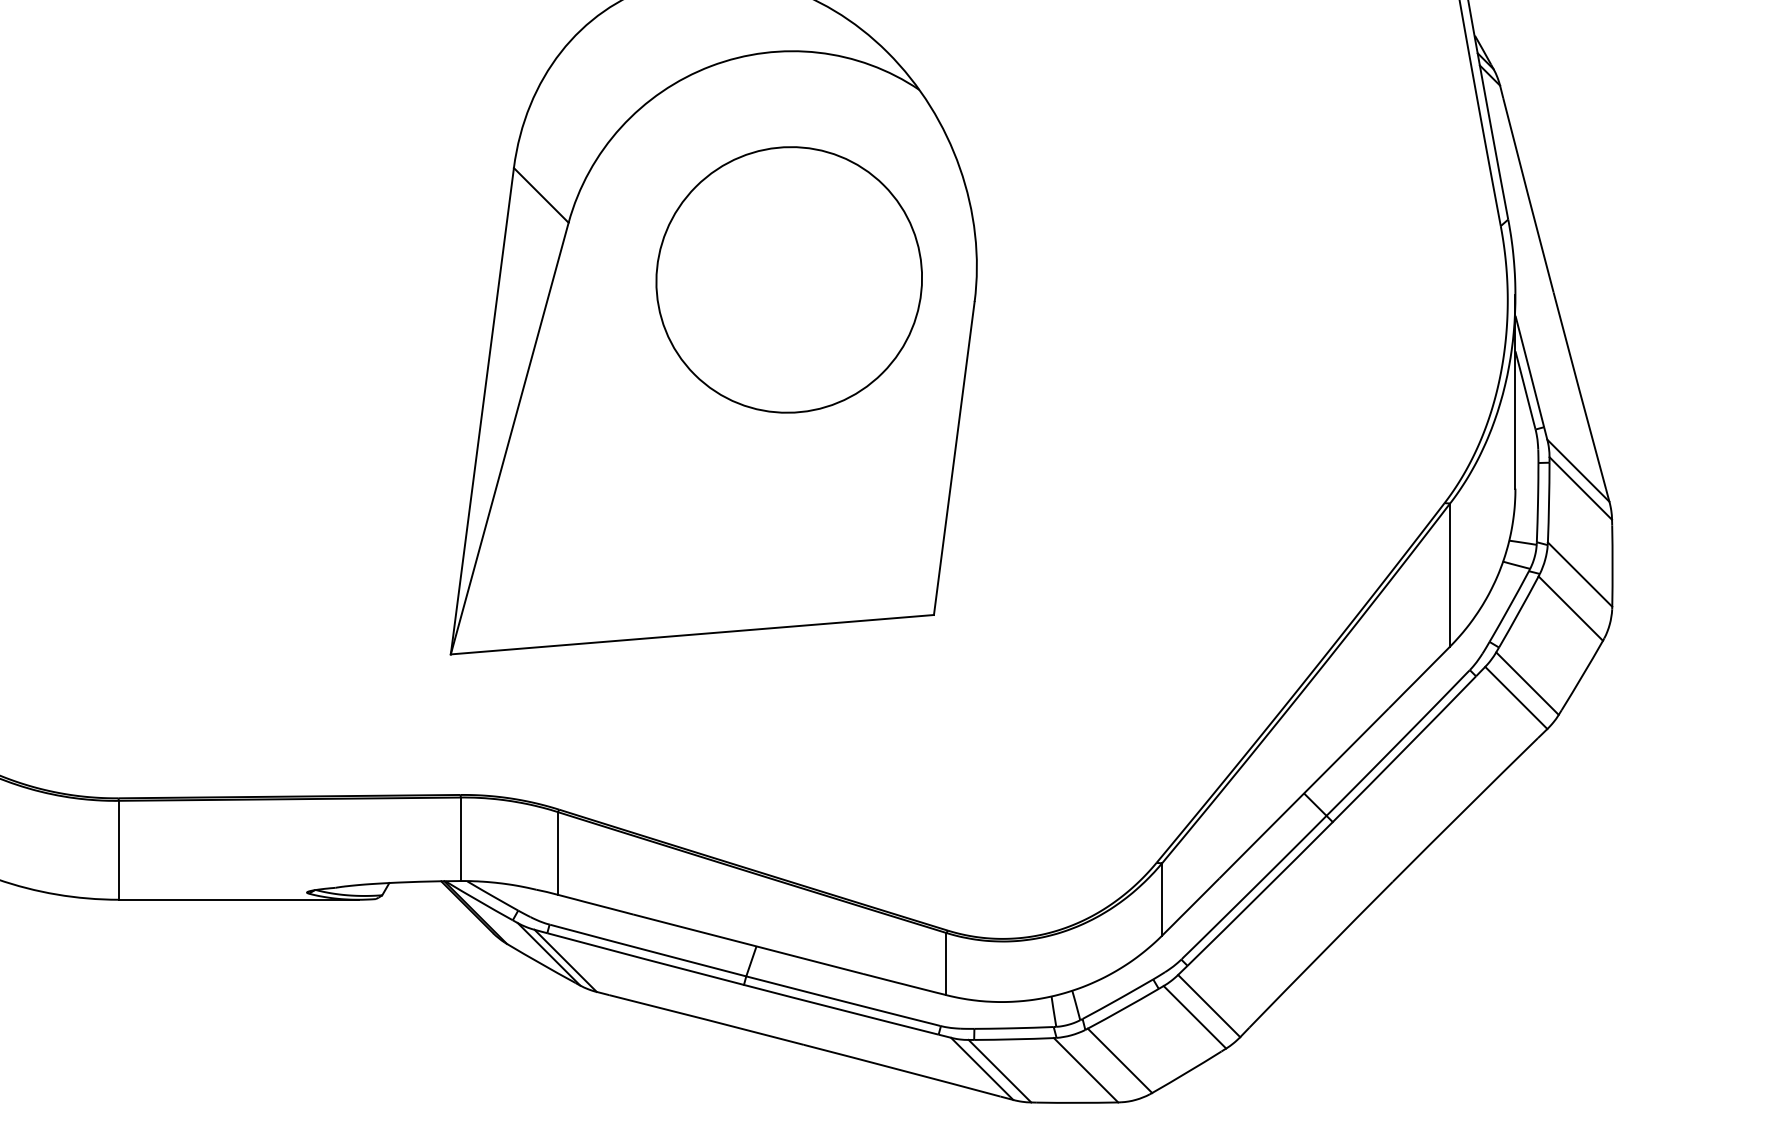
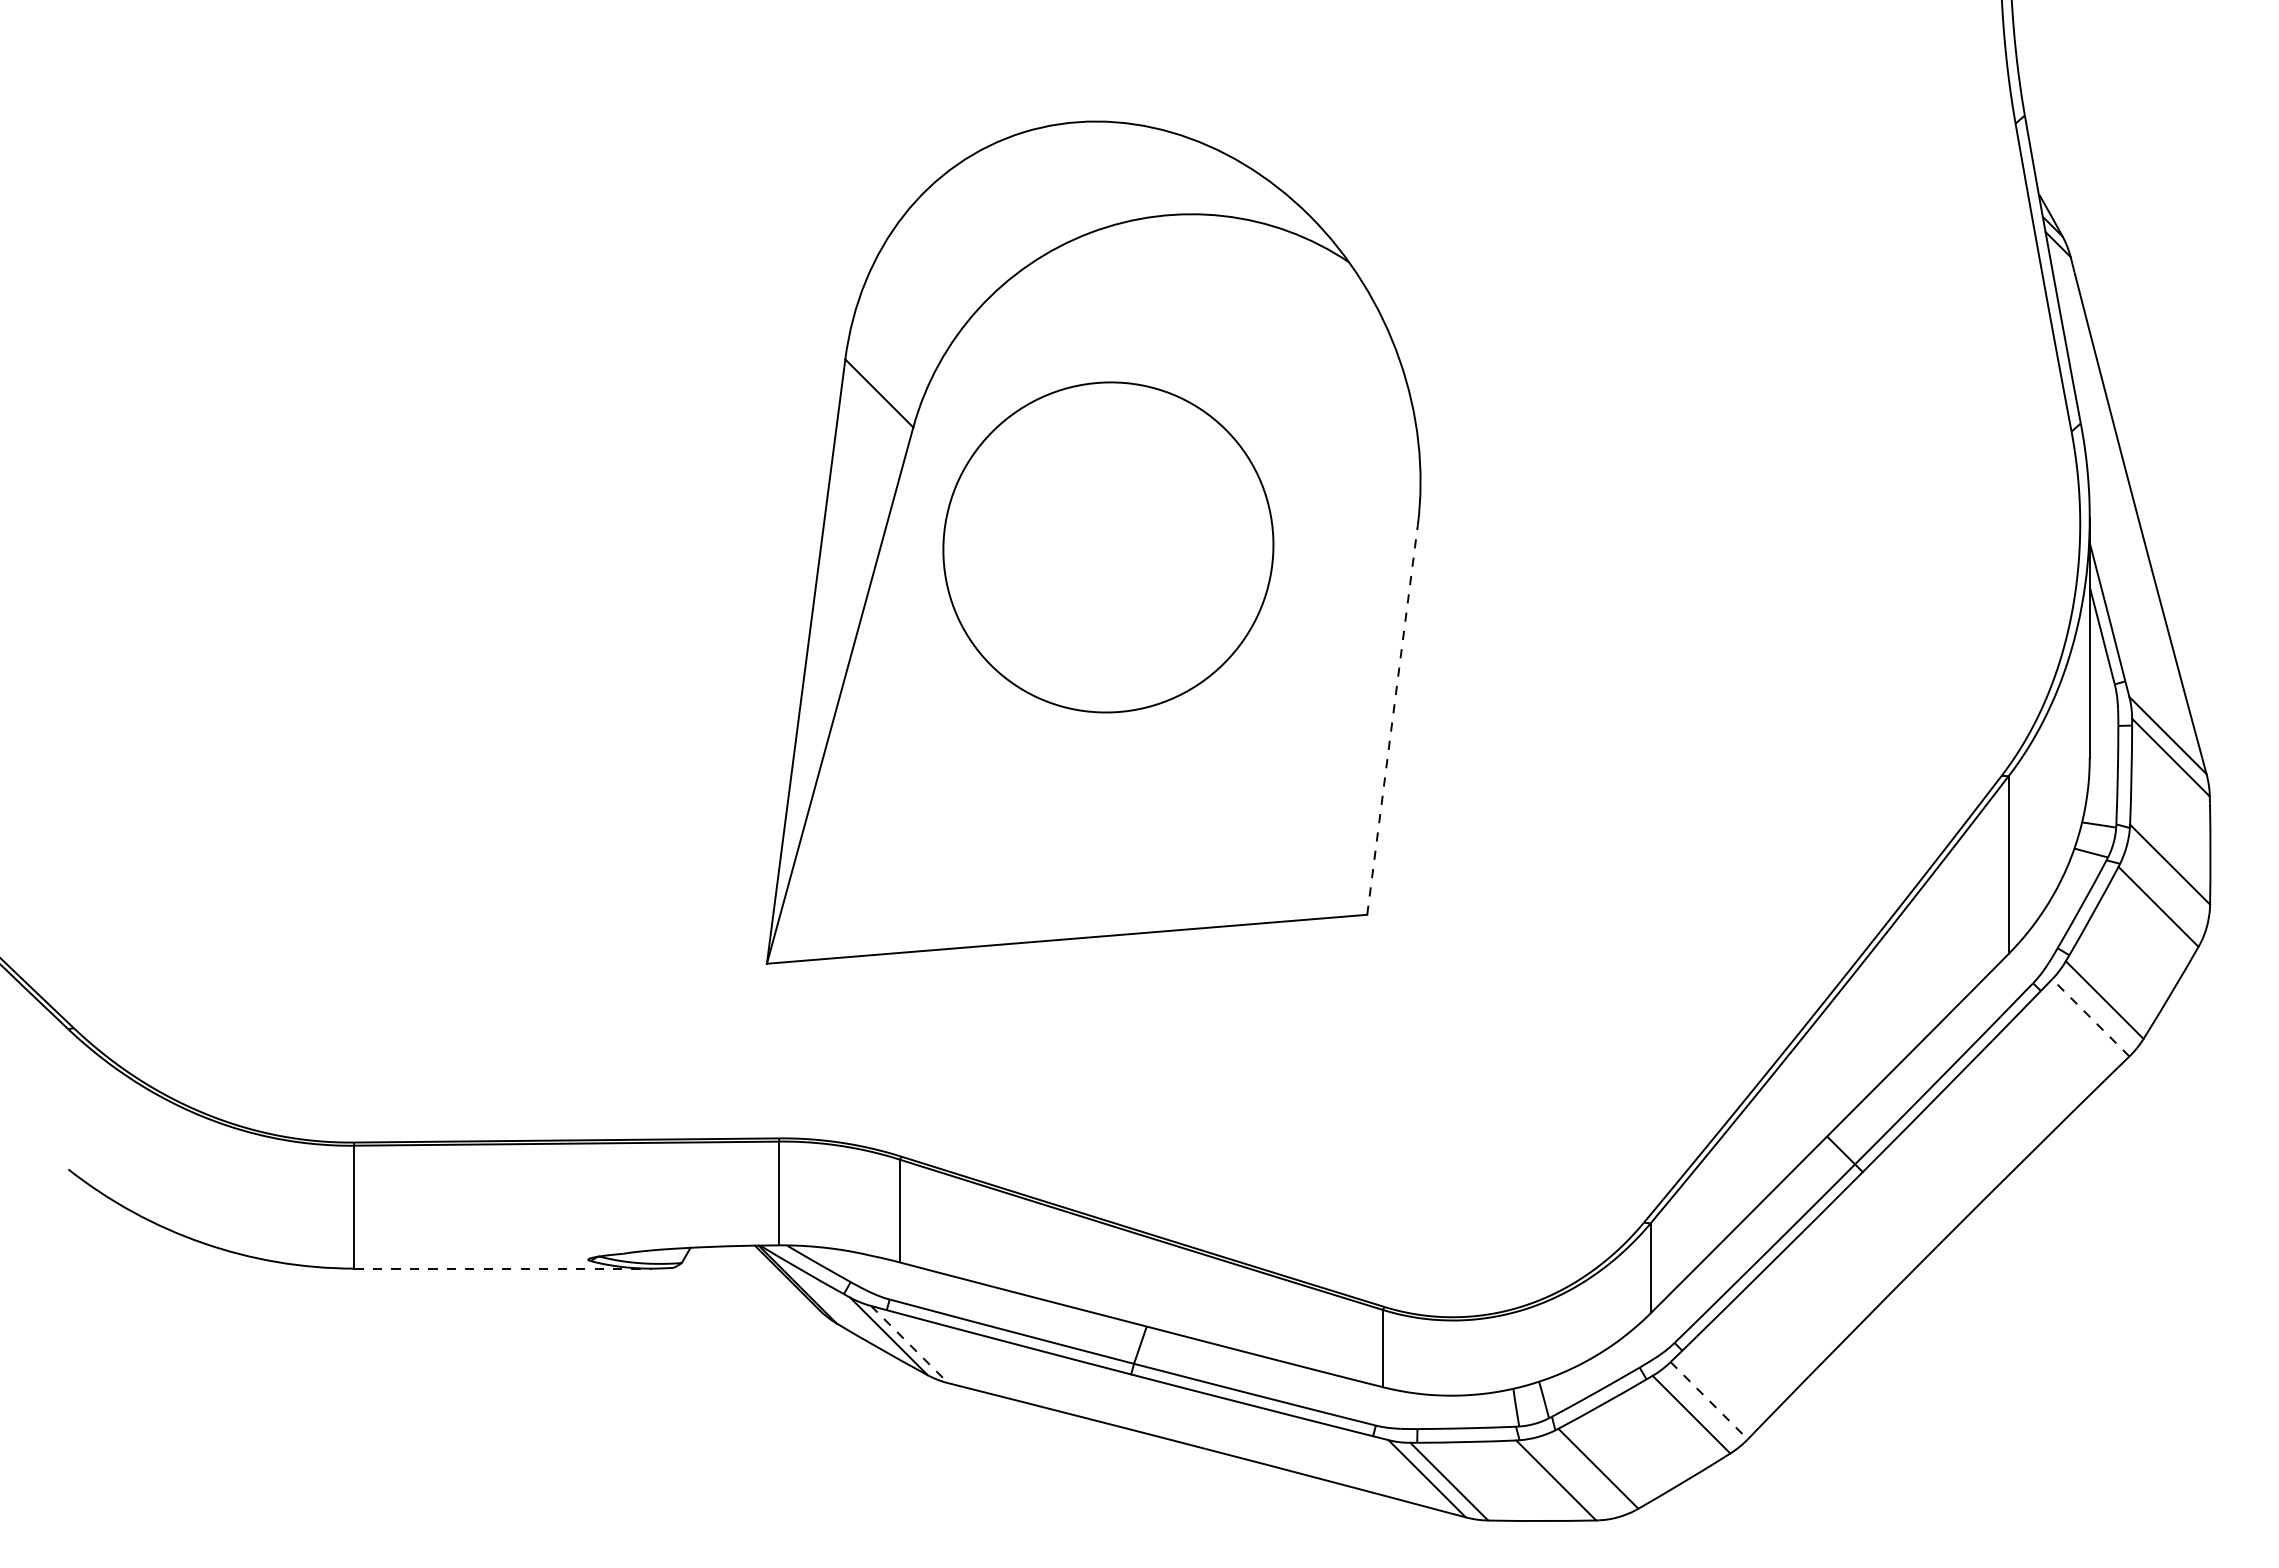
part: (789, 279) -> (1108, 547), moved
line: (954, 457) -> (1392, 719), solid -> dashed
line: (1516, 697) -> (2090, 1017), solid -> dashed
line: (238, 899) -> (503, 1268), solid -> dashed
line: (565, 960) -> (909, 1344), solid -> dashed
line: (1209, 1005) -> (1709, 1400), solid -> dashed

